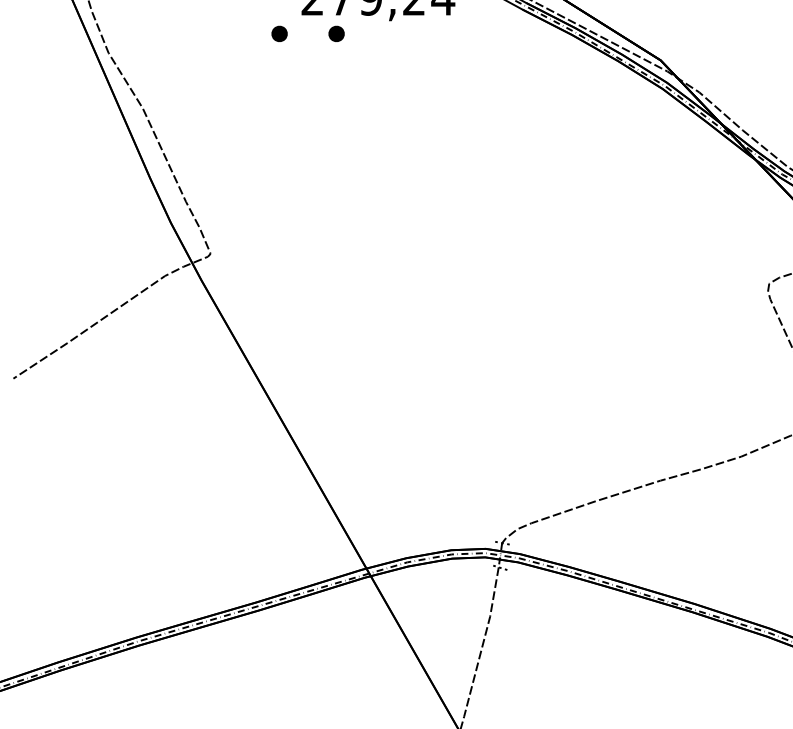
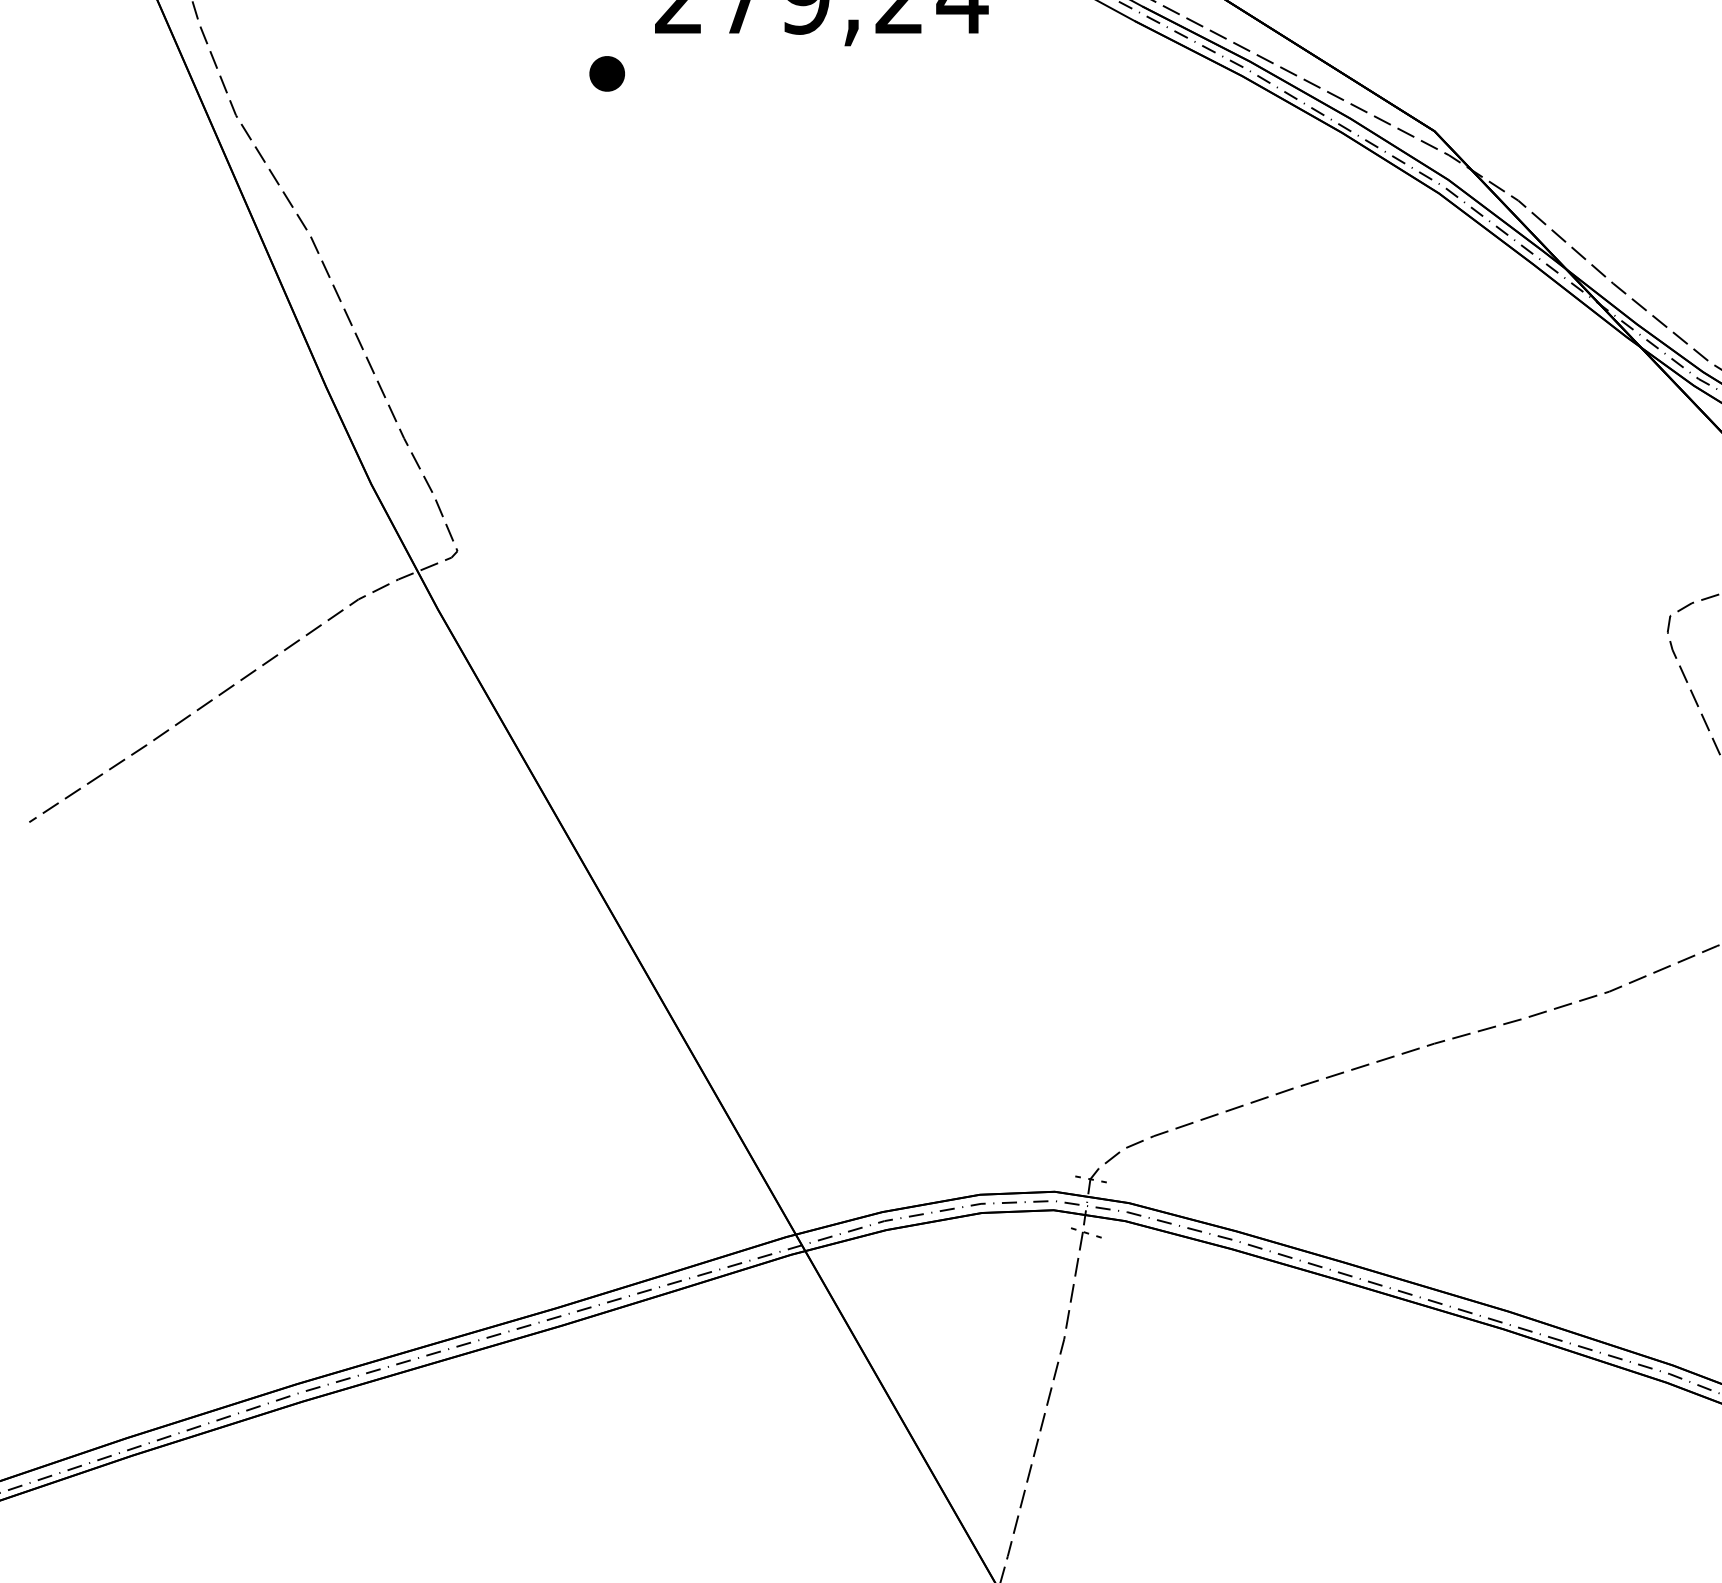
part: (336, 33) -> (730, 72), removed

